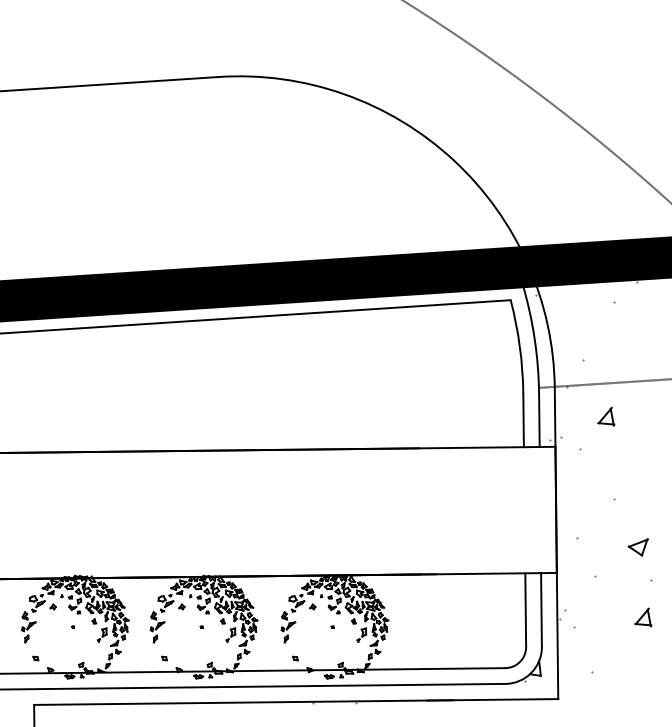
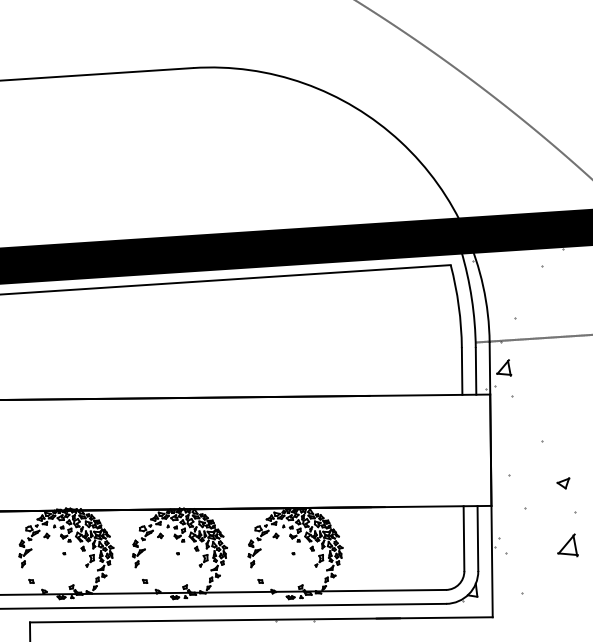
part: (606, 416) -> (504, 367), moved
part: (638, 547) -> (563, 483), size x0.7
part: (642, 616) -> (567, 544), size x1.4

